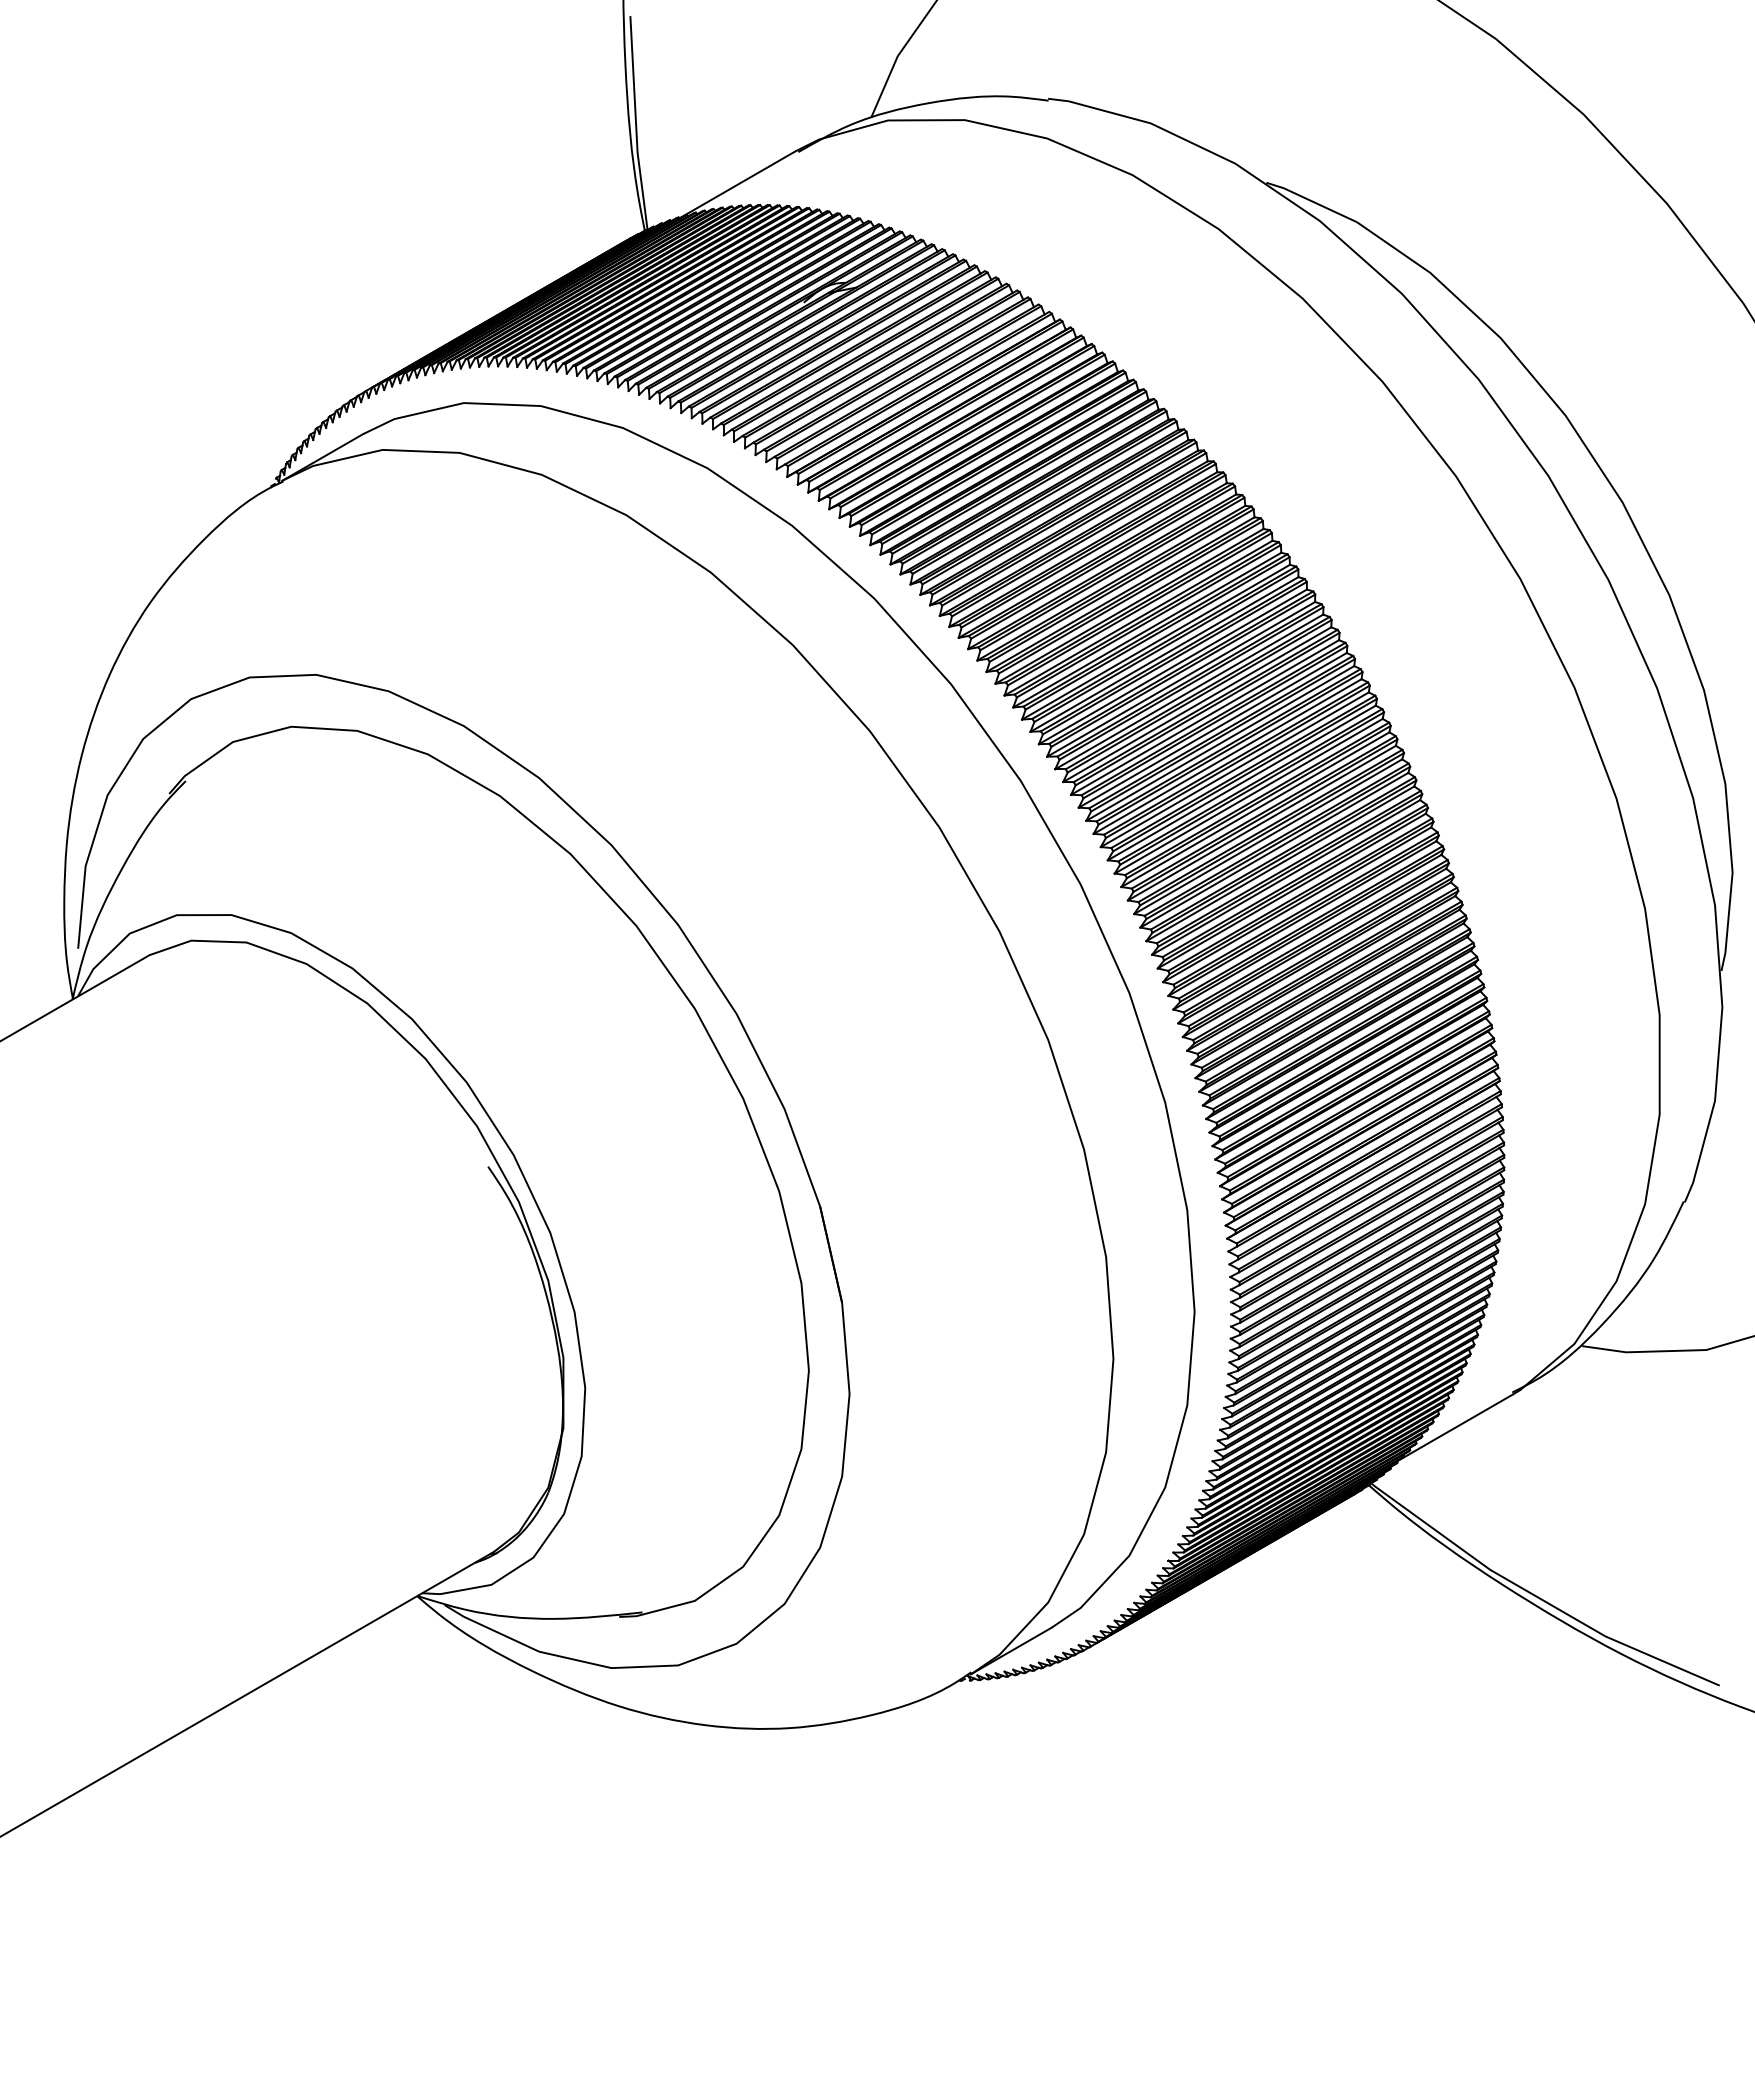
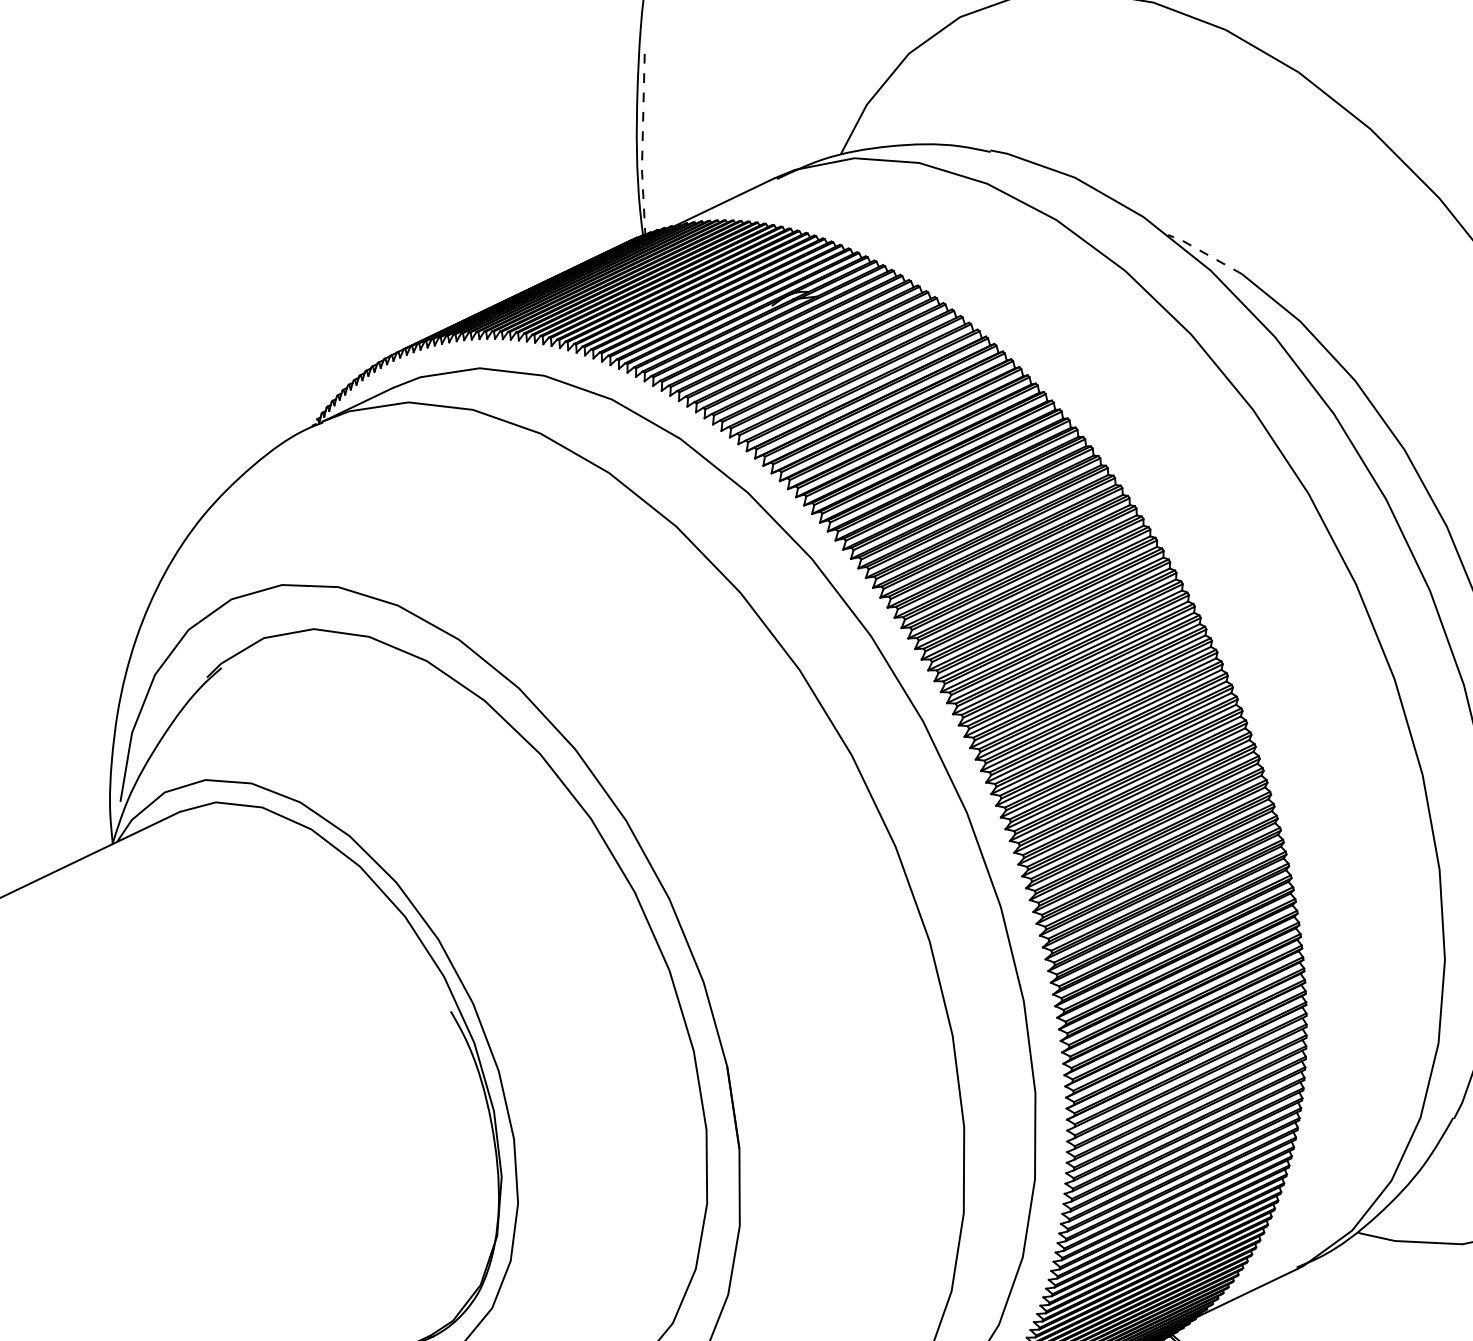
line: (636, 125) -> (642, 146), solid -> dashed
line: (1310, 200) -> (1204, 252), solid -> dashed

